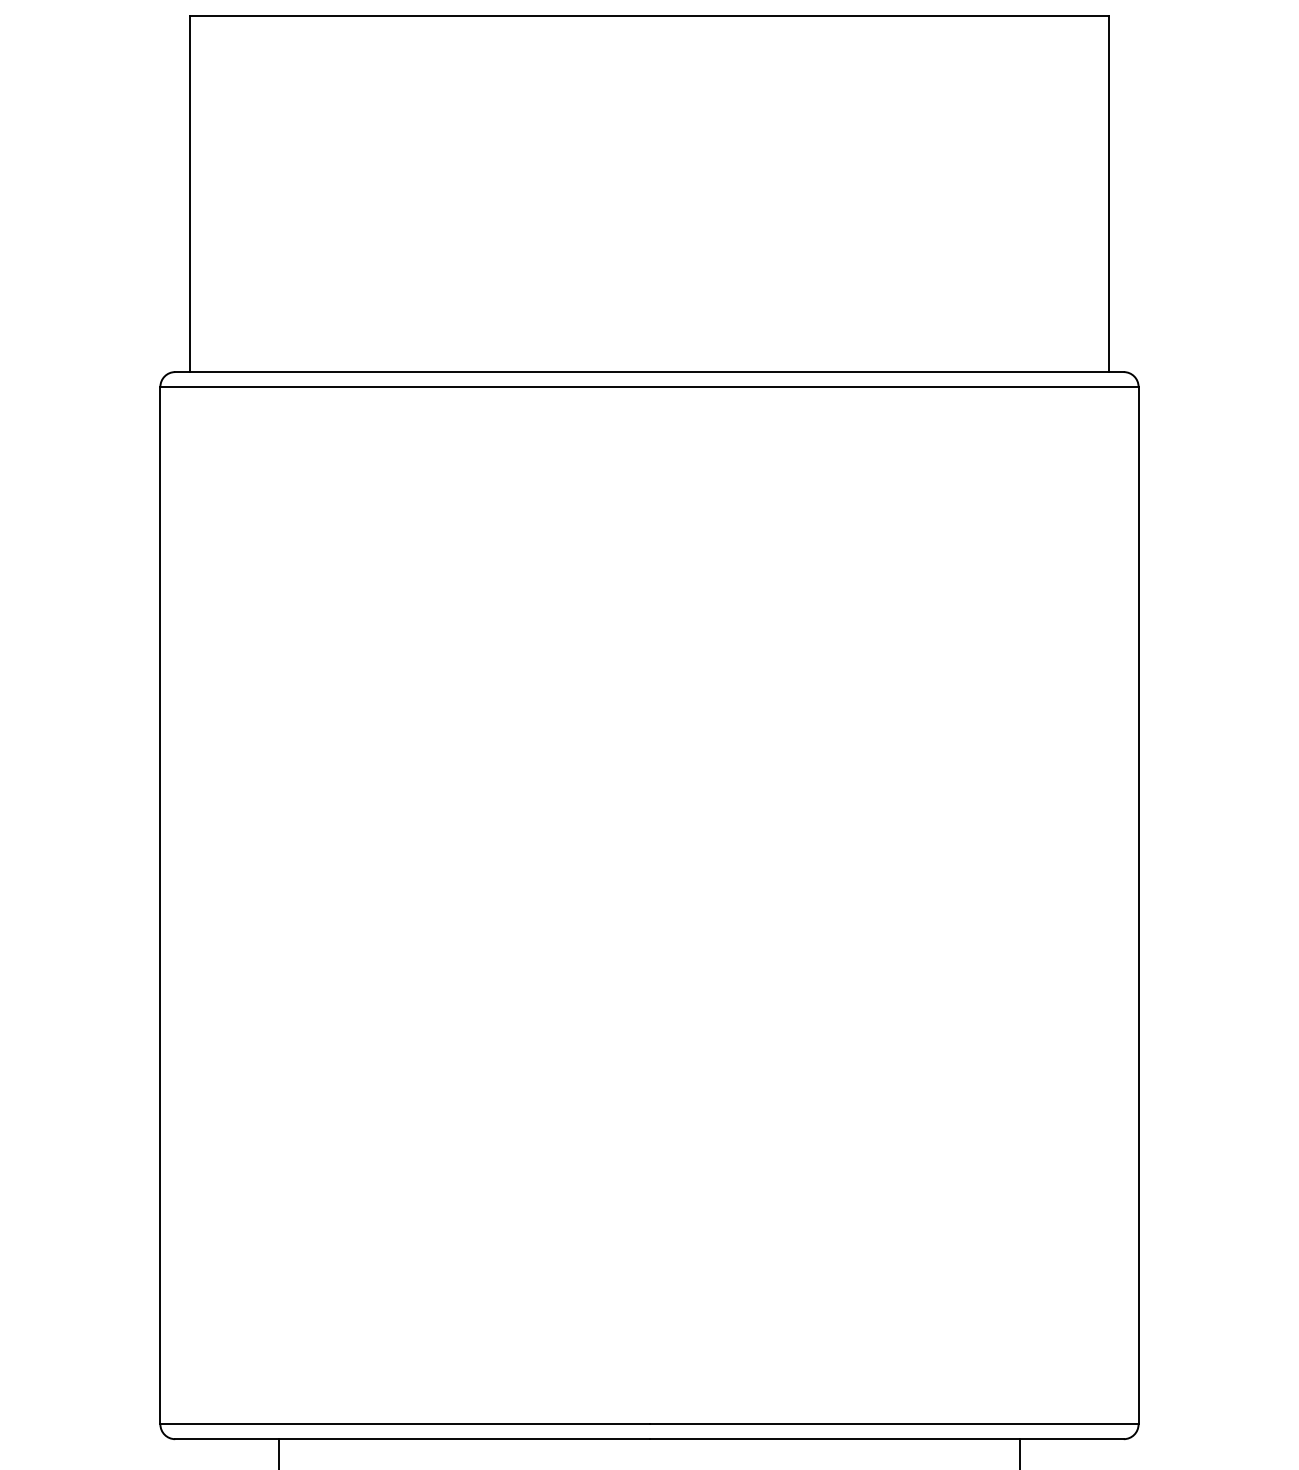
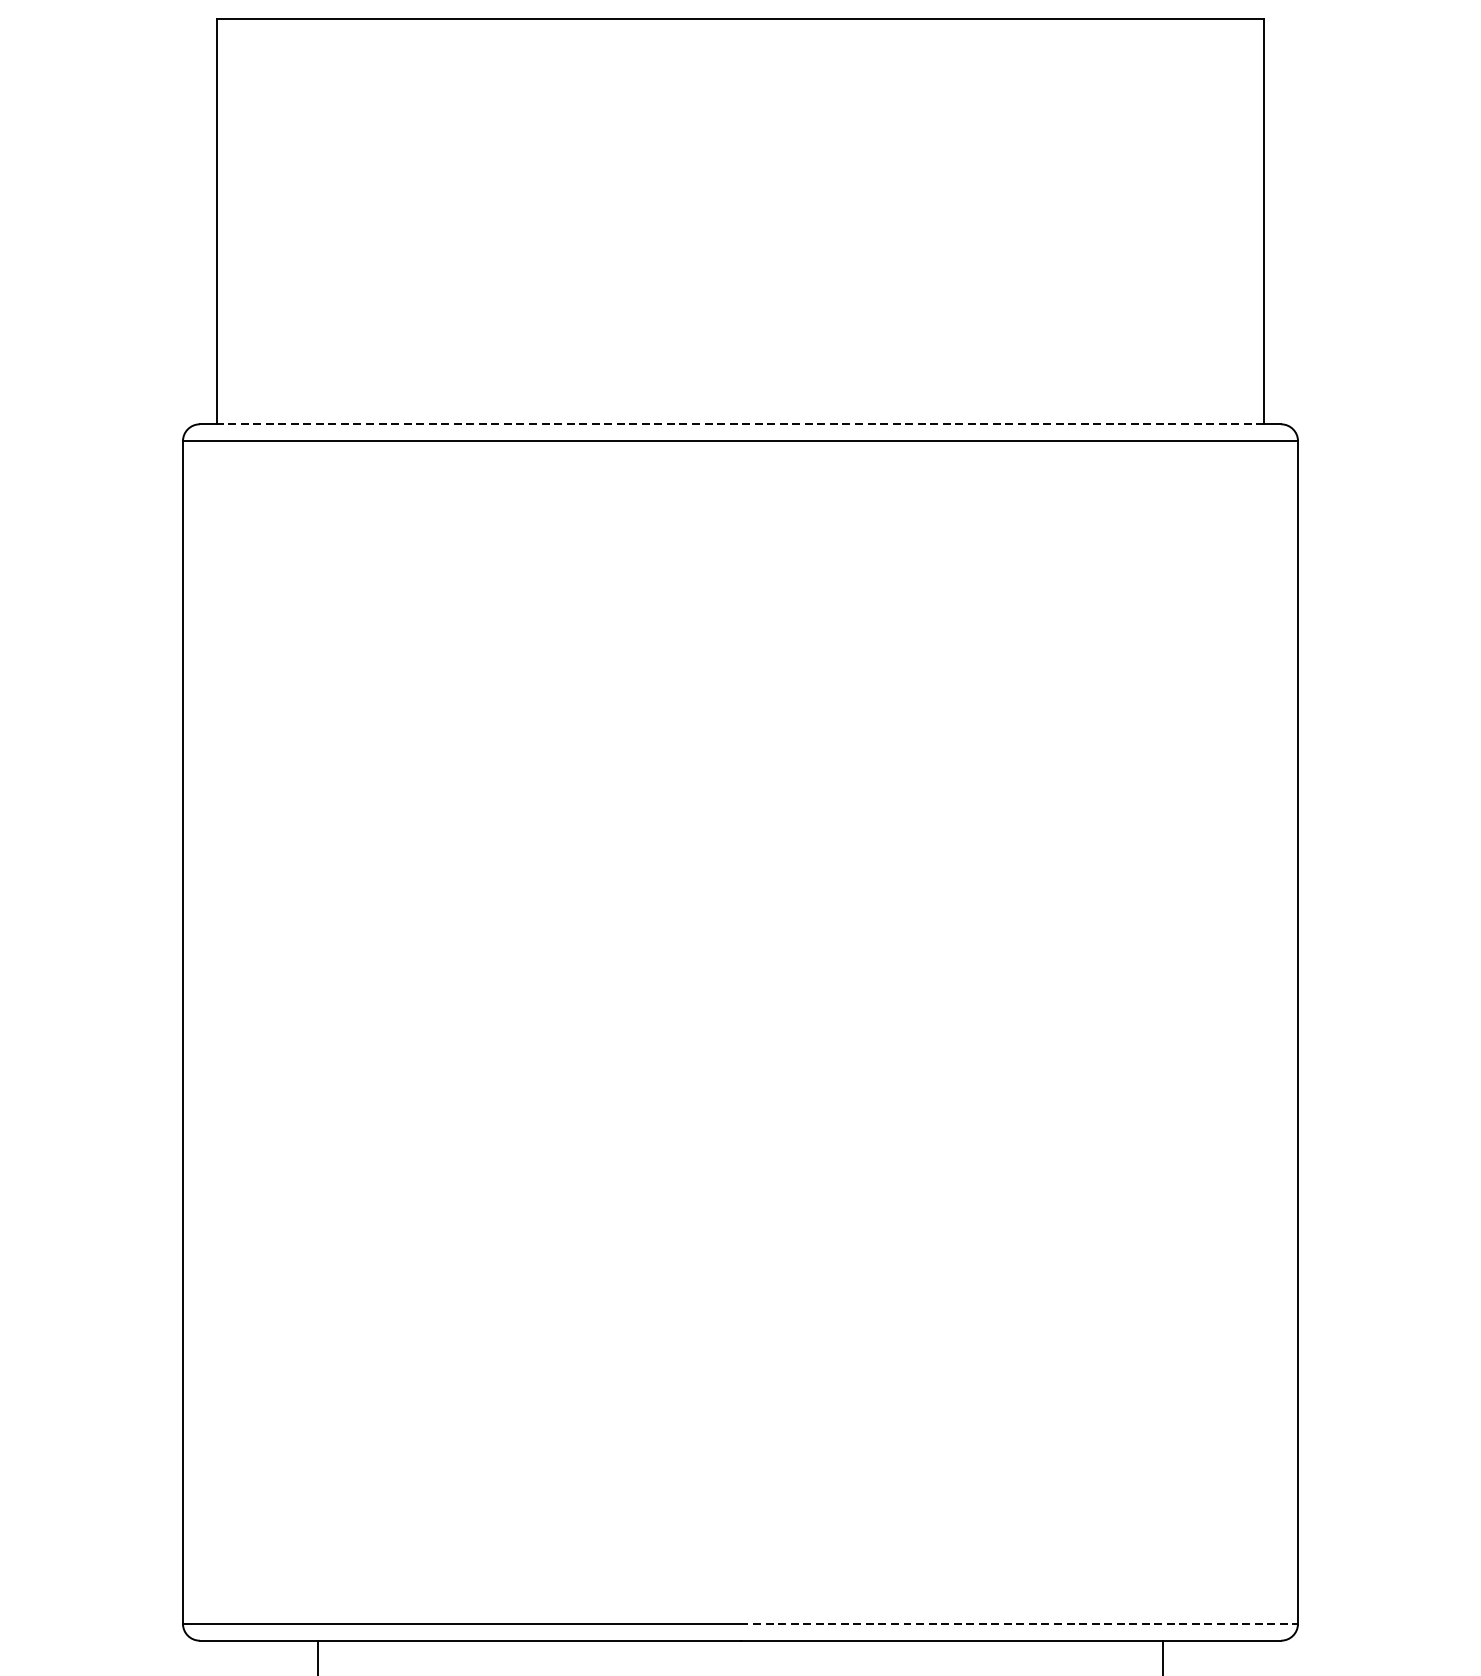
line: (649, 372) -> (740, 424), solid -> dashed
line: (894, 1424) -> (1019, 1623), solid -> dashed

